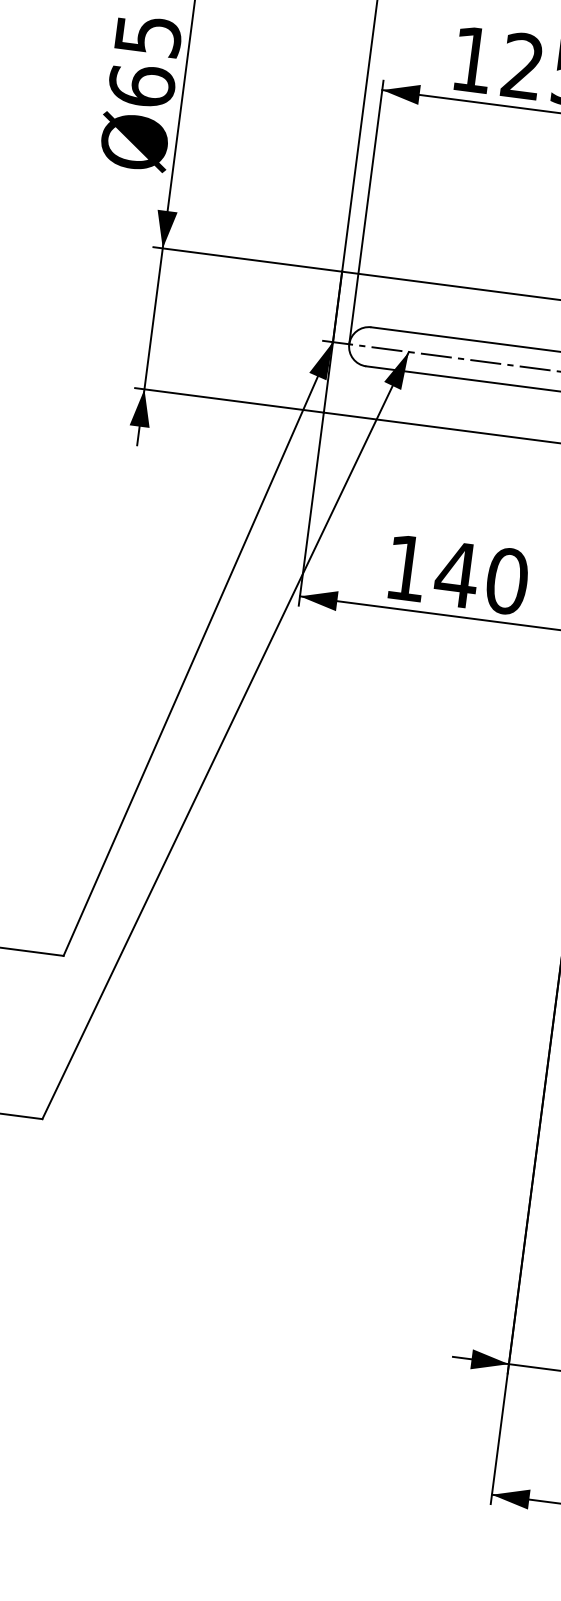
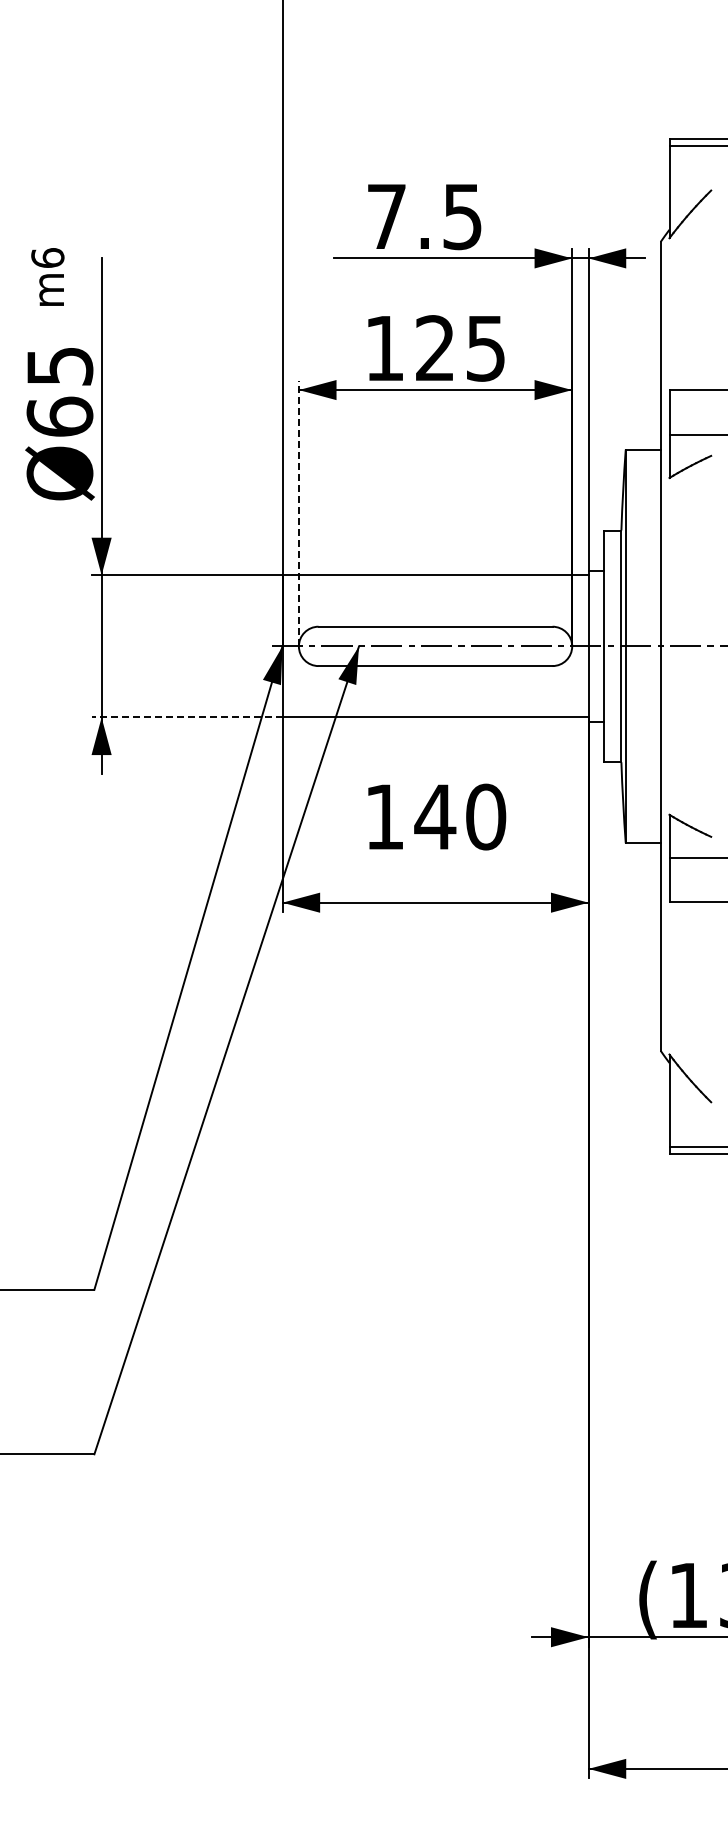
line: (365, 212) -> (298, 513), solid -> dashed
line: (228, 400) -> (186, 717), solid -> dashed
text: (459, 574) -> (437, 816), moved

